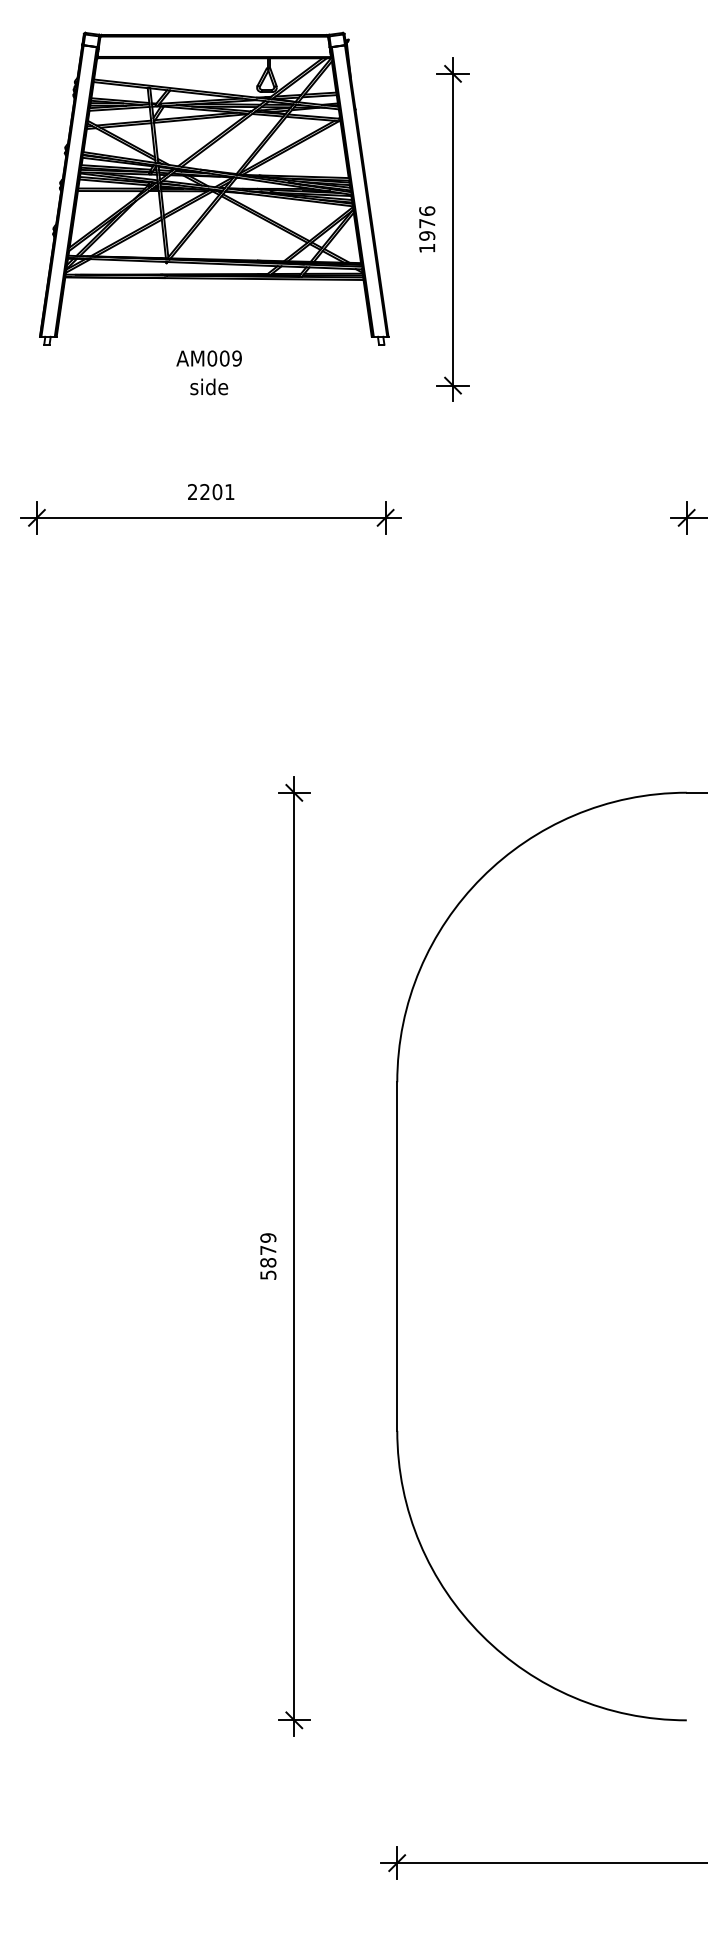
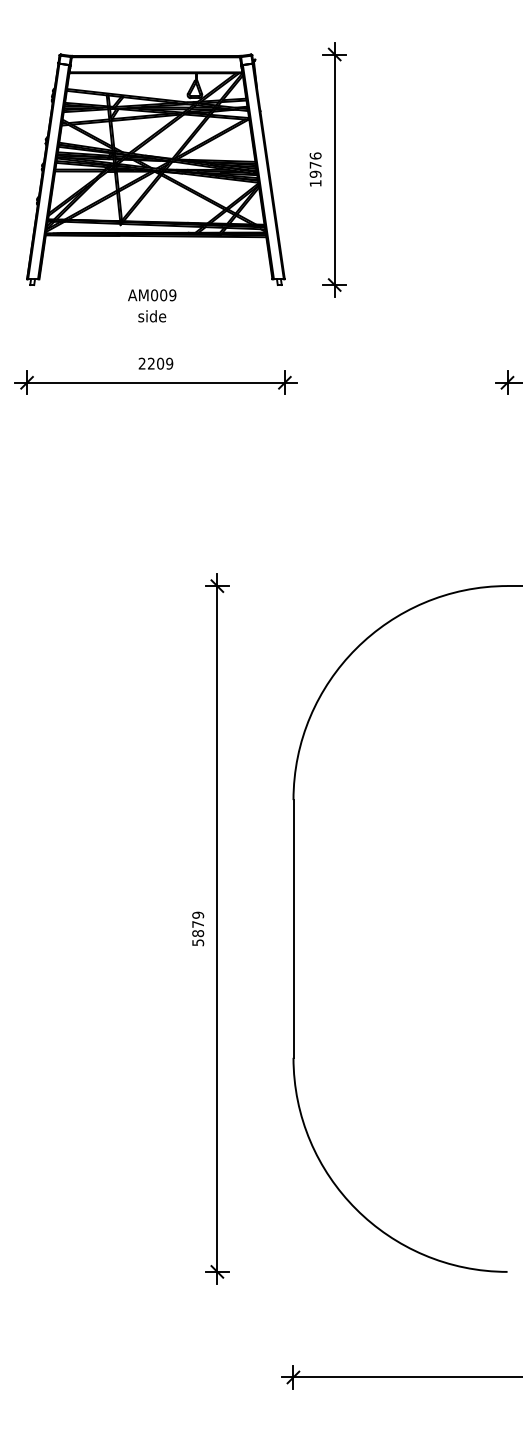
part: (214, 213) -> (156, 188), moved
text: (229, 492) -> (169, 364), 2201 -> 2209

